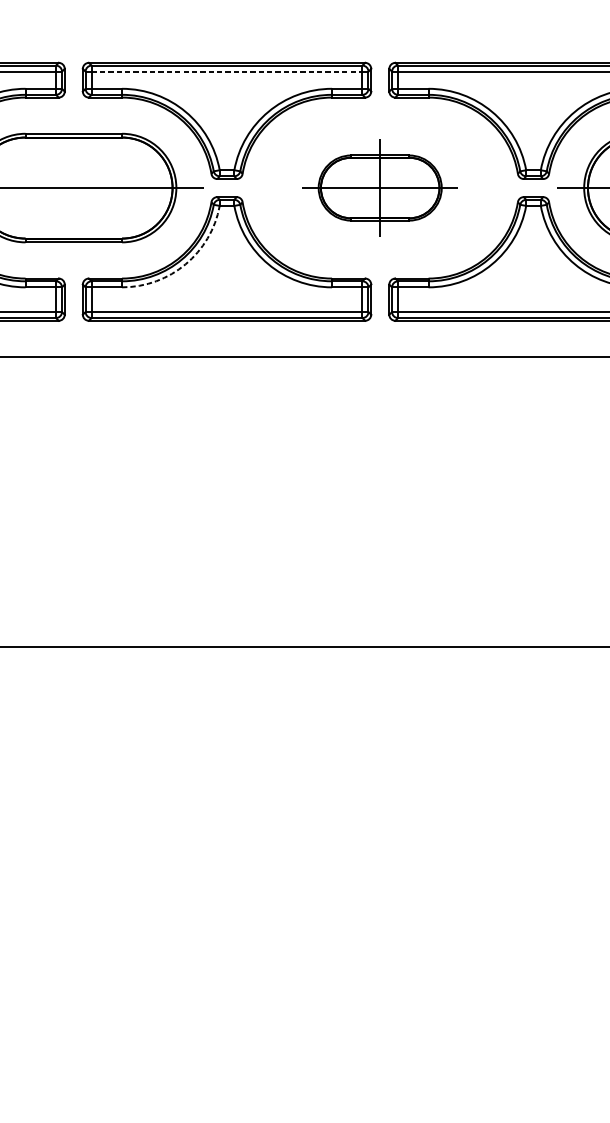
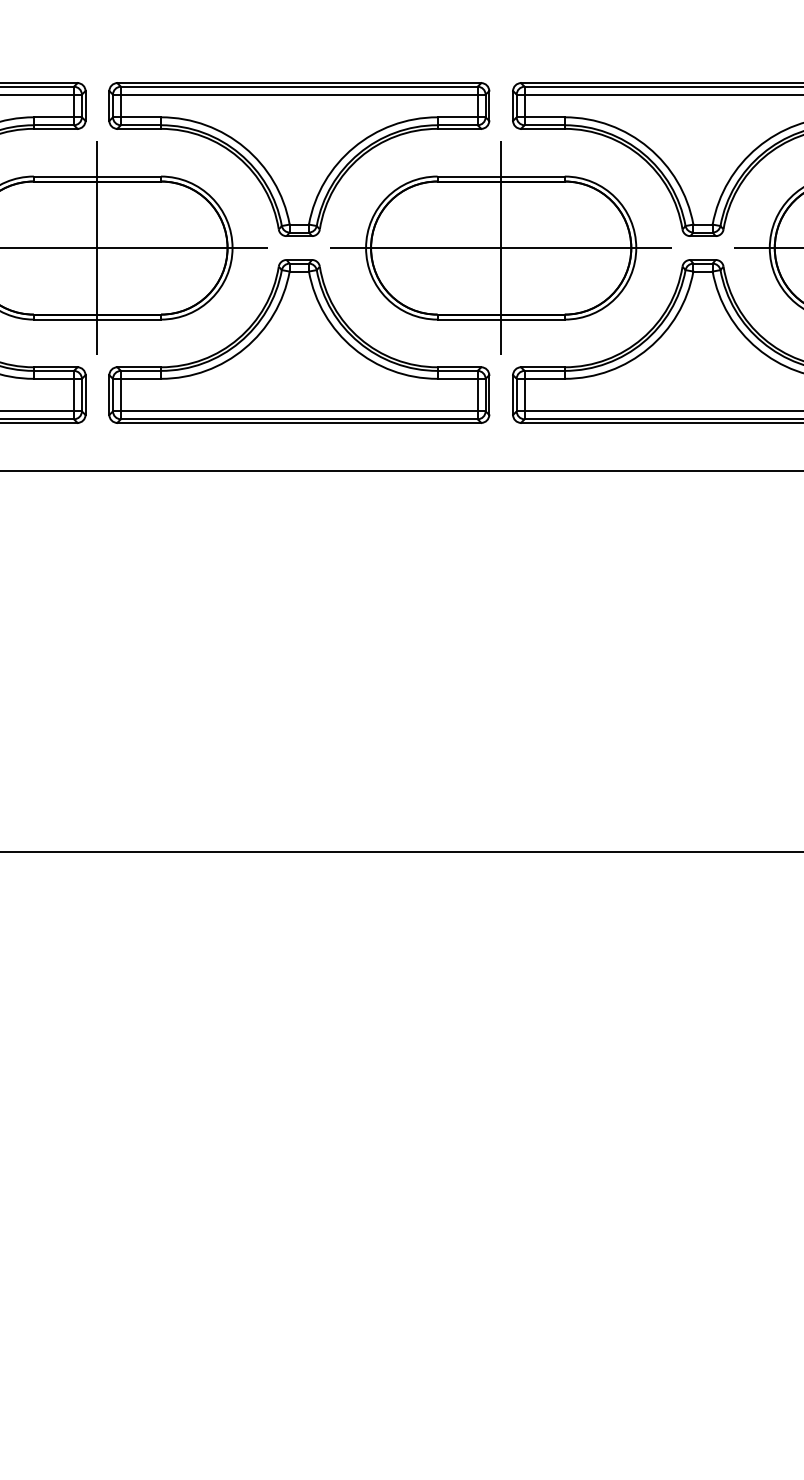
line: (227, 71) -> (299, 94), dashed -> solid
line: (73, 187) -> (97, 247), added
part: (379, 187) -> (500, 247), size x1.67
arc: (185, 264) -> (244, 348), dashed -> solid

